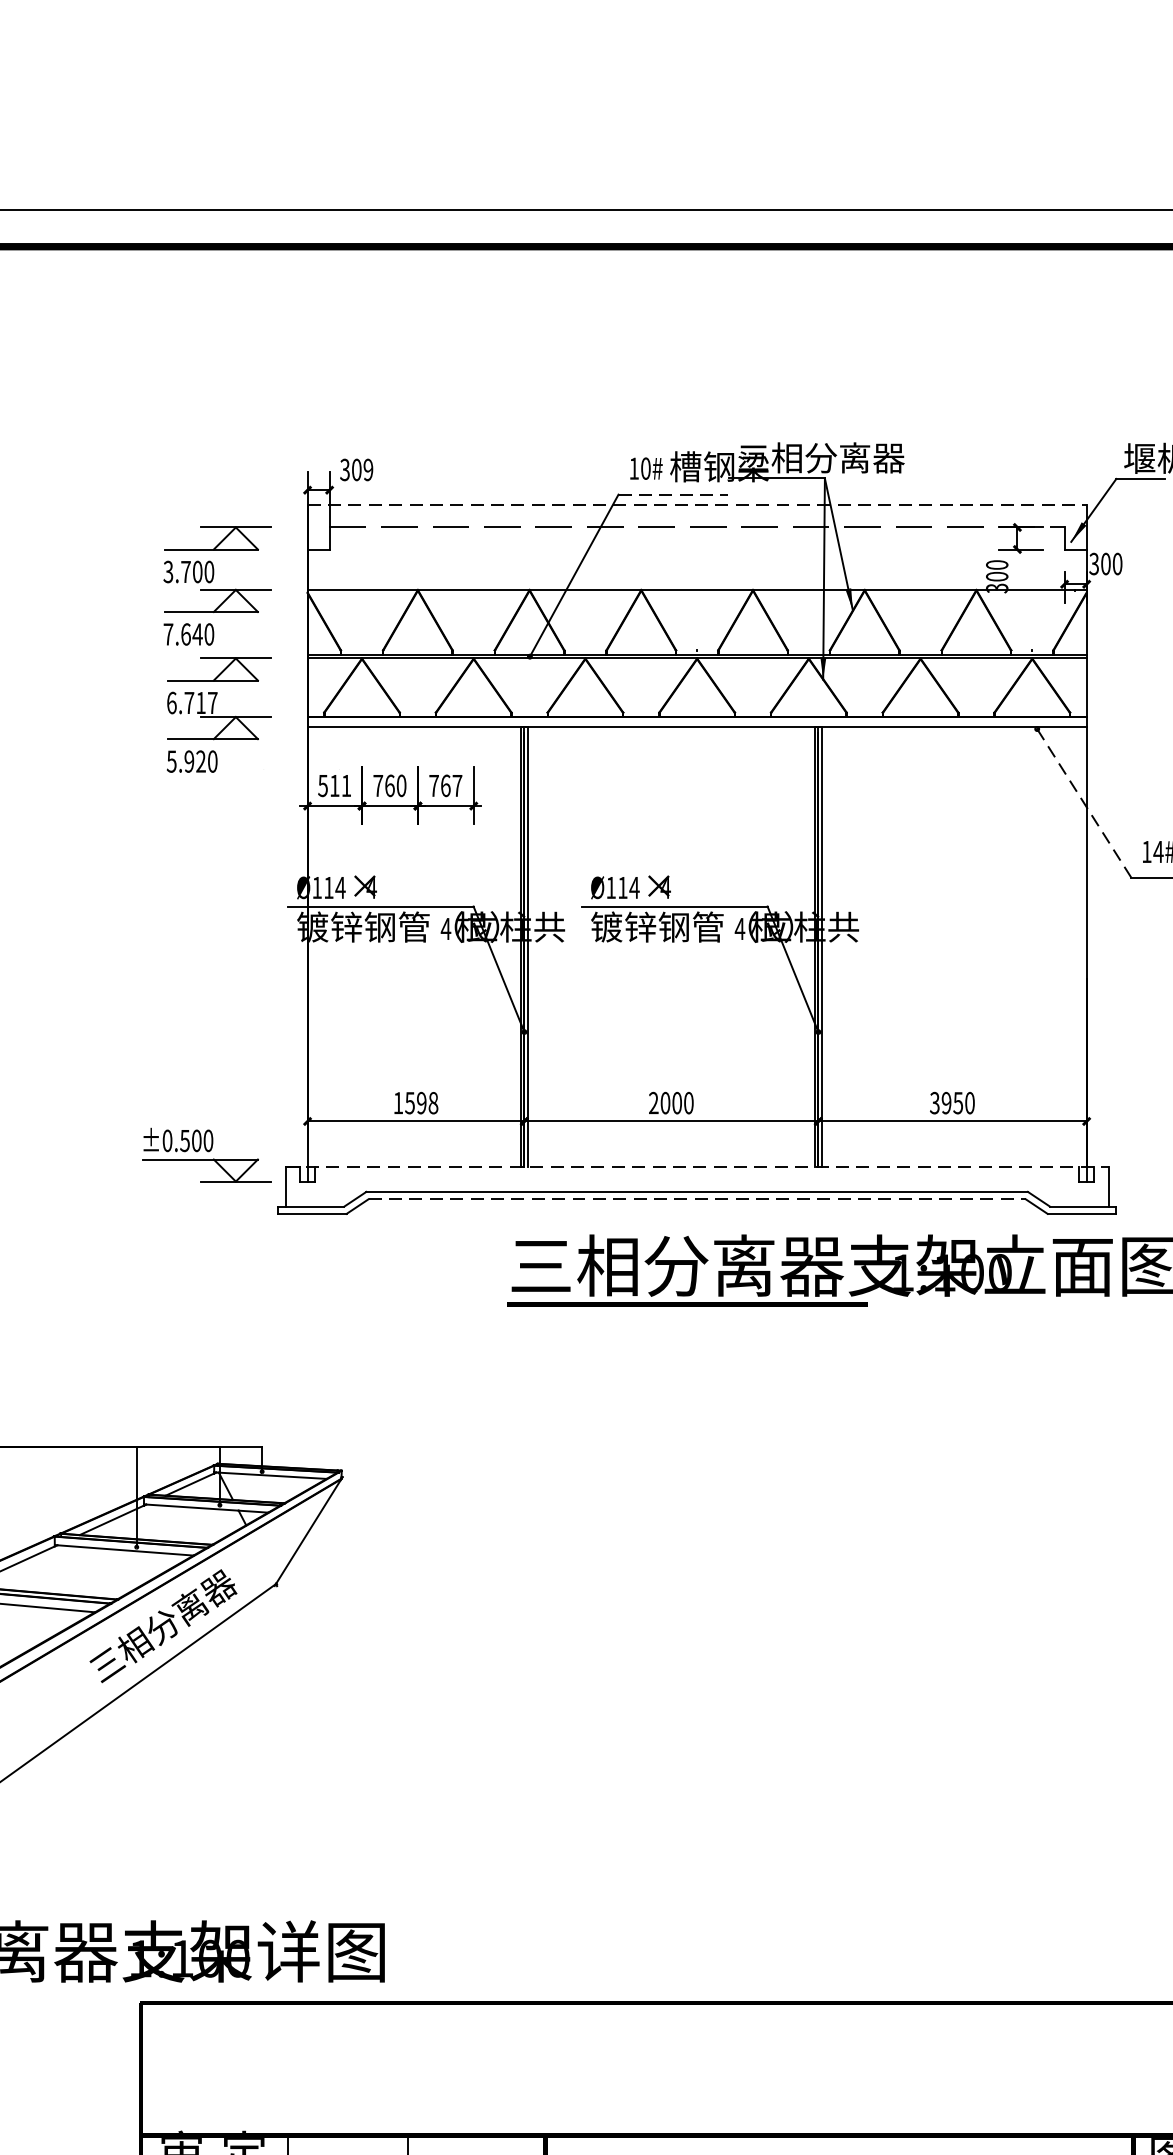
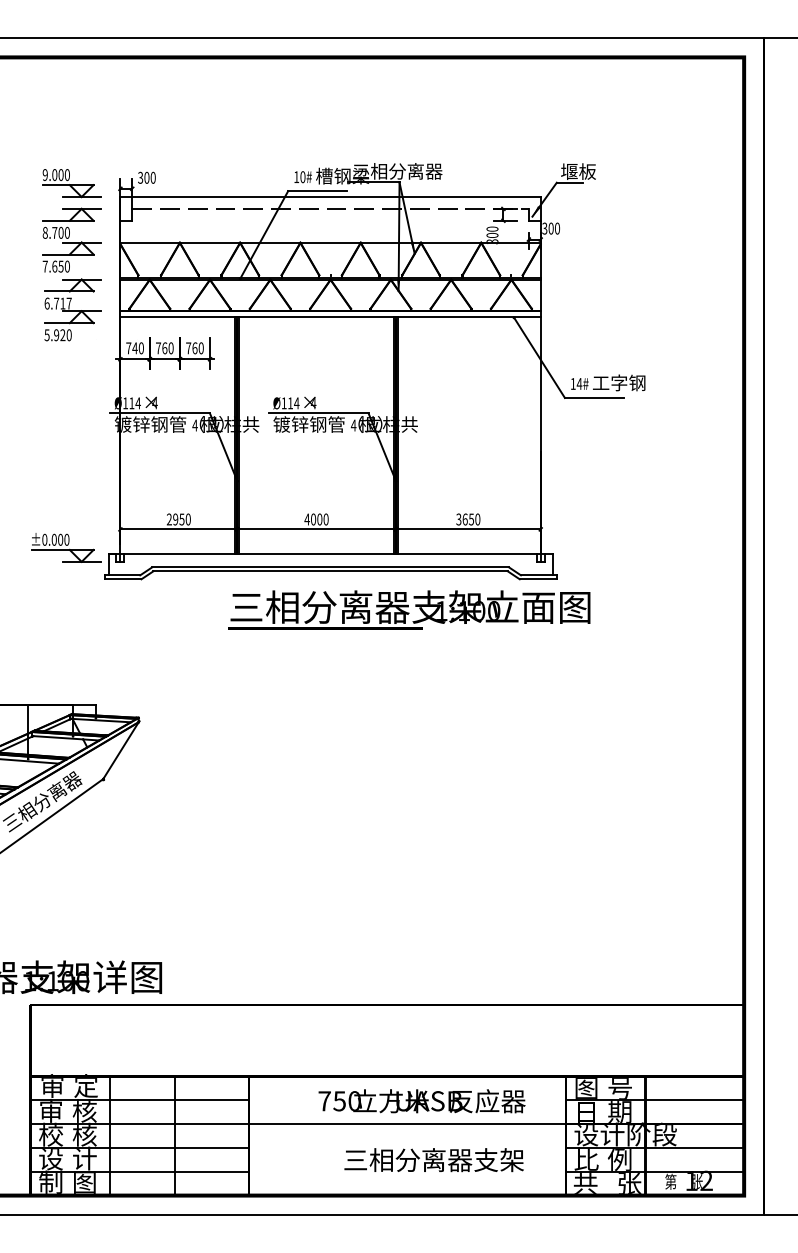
text: (367, 469) -> (152, 177), 309 -> 300
part: (216, 480) -> (71, 183), added
line: (674, 495) -> (318, 191), dashed -> solid
line: (698, 506) -> (331, 197), dashed -> solid
text: (166, 571) -> (44, 232), 3.700 -> 8.700
text: (196, 634) -> (60, 266), 7.640 -> 7.650
text: (333, 786) -> (134, 348), 511 -> 740
text: (456, 786) -> (200, 348), 767 -> 760
line: (1084, 802) -> (539, 357), dashed -> solid
text: (415, 1103) -> (178, 519), 1598 -> 2950
text: (652, 1103) -> (306, 519), 2000 -> 4000
text: (945, 1103) -> (464, 519), 3950 -> 3650
text: (183, 1140) -> (53, 539), ±0.500 -> ±0.000
line: (698, 1166) -> (331, 553), dashed -> solid
line: (698, 1199) -> (331, 571), dashed -> solid

